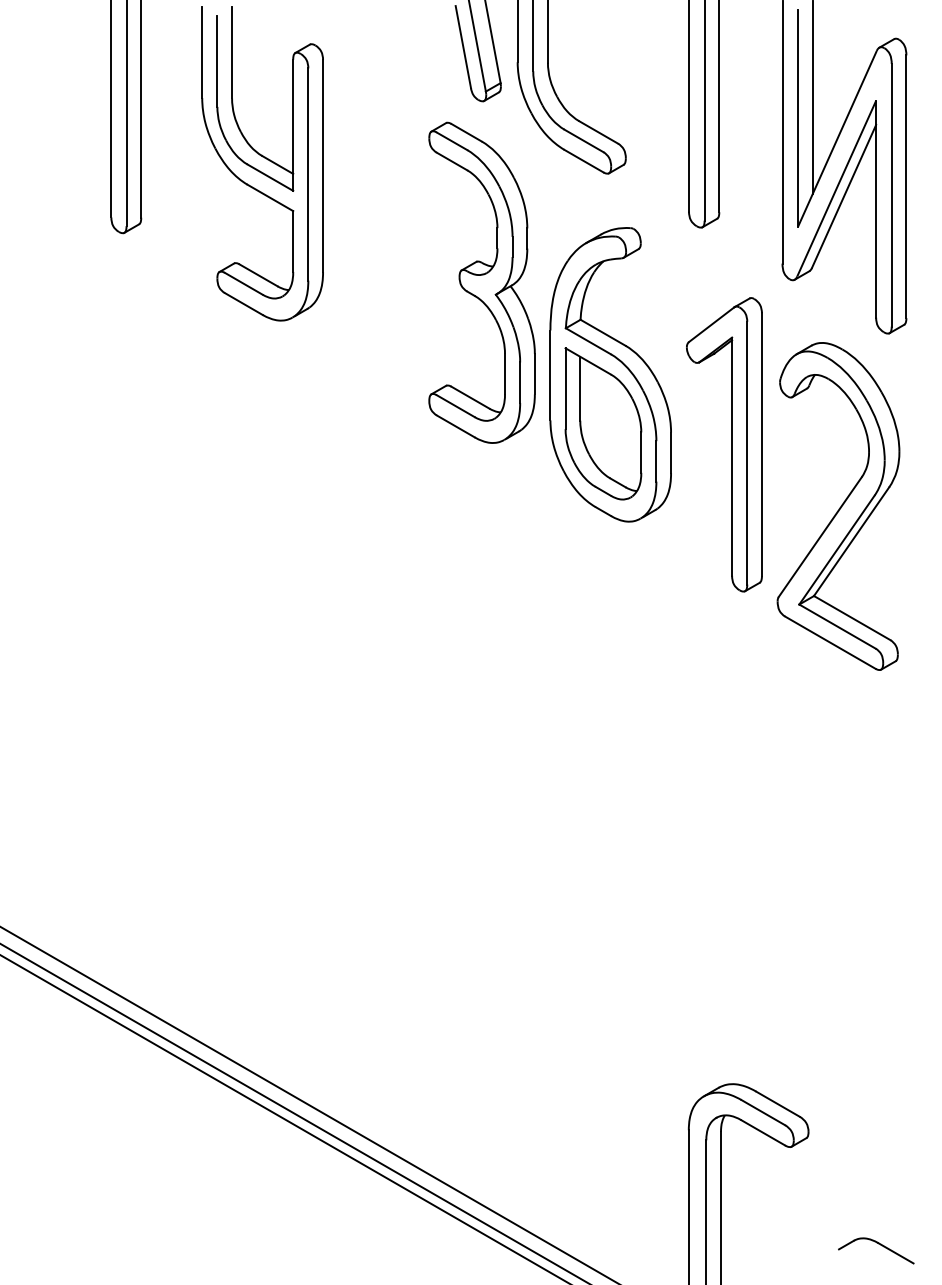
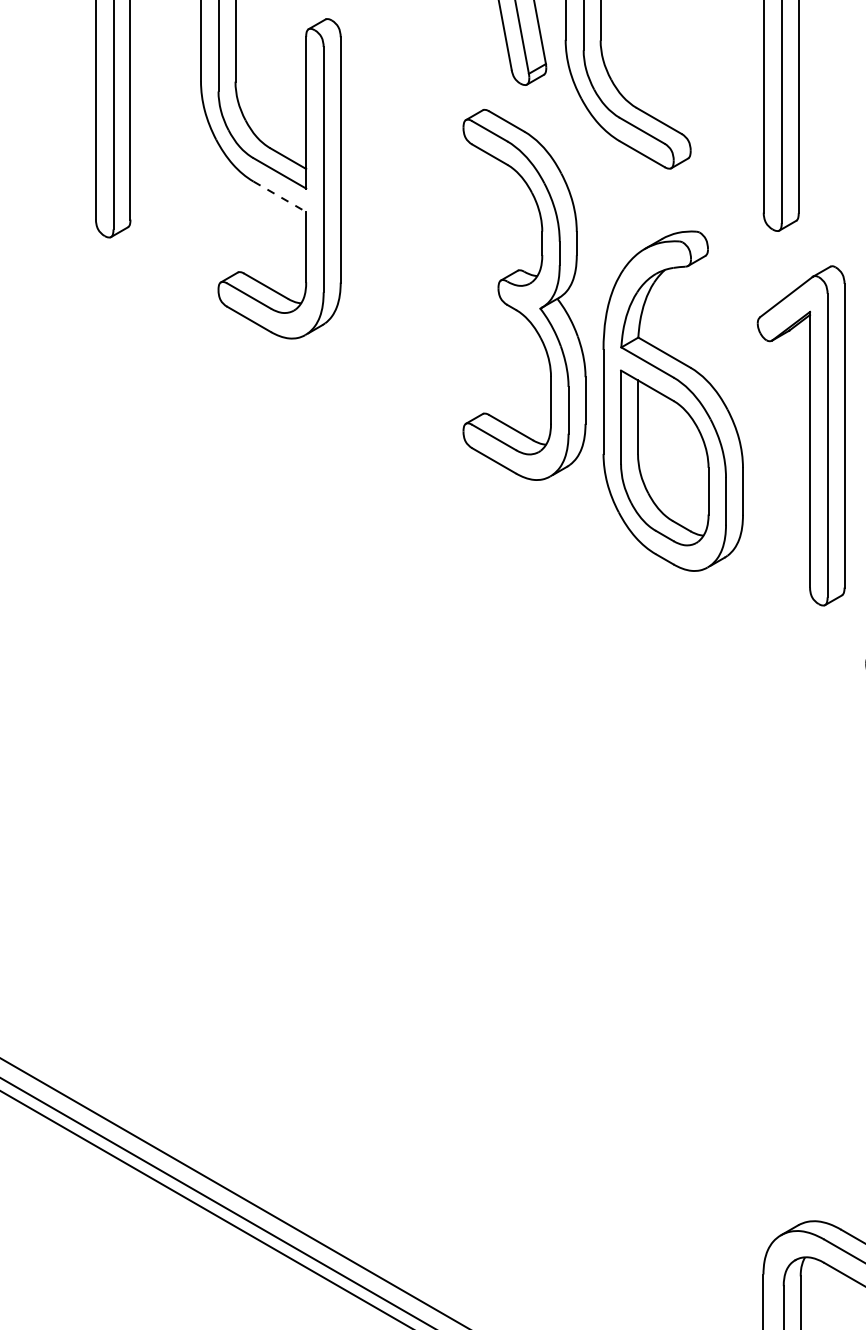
line: (270, 198) -> (279, 197), solid -> dashed
part: (731, 444) -> (809, 435), moved

